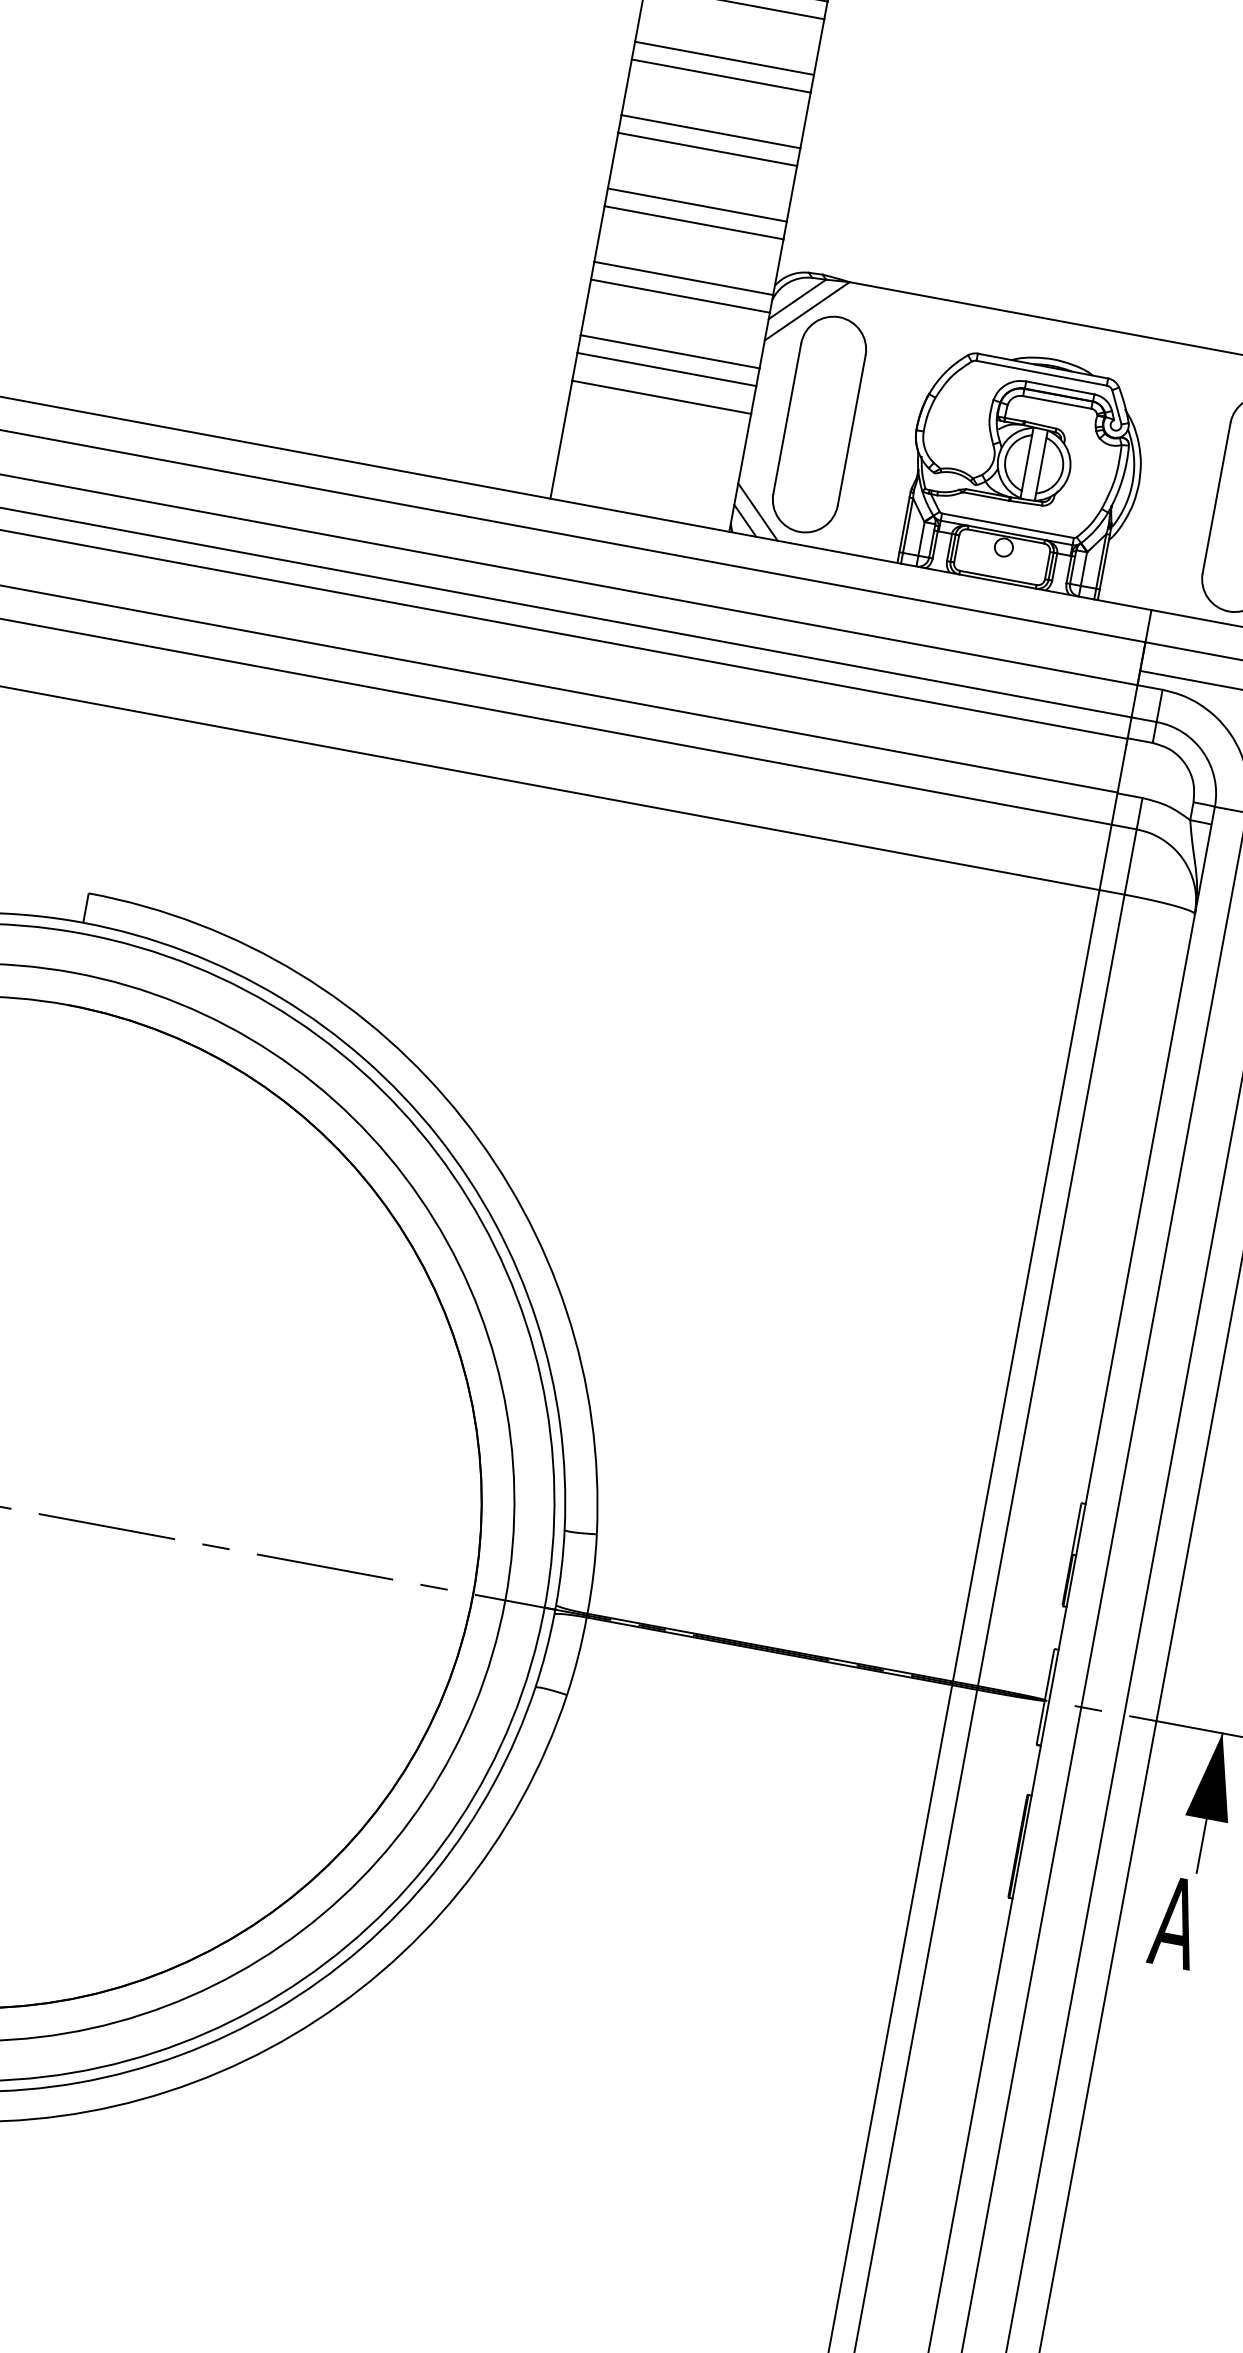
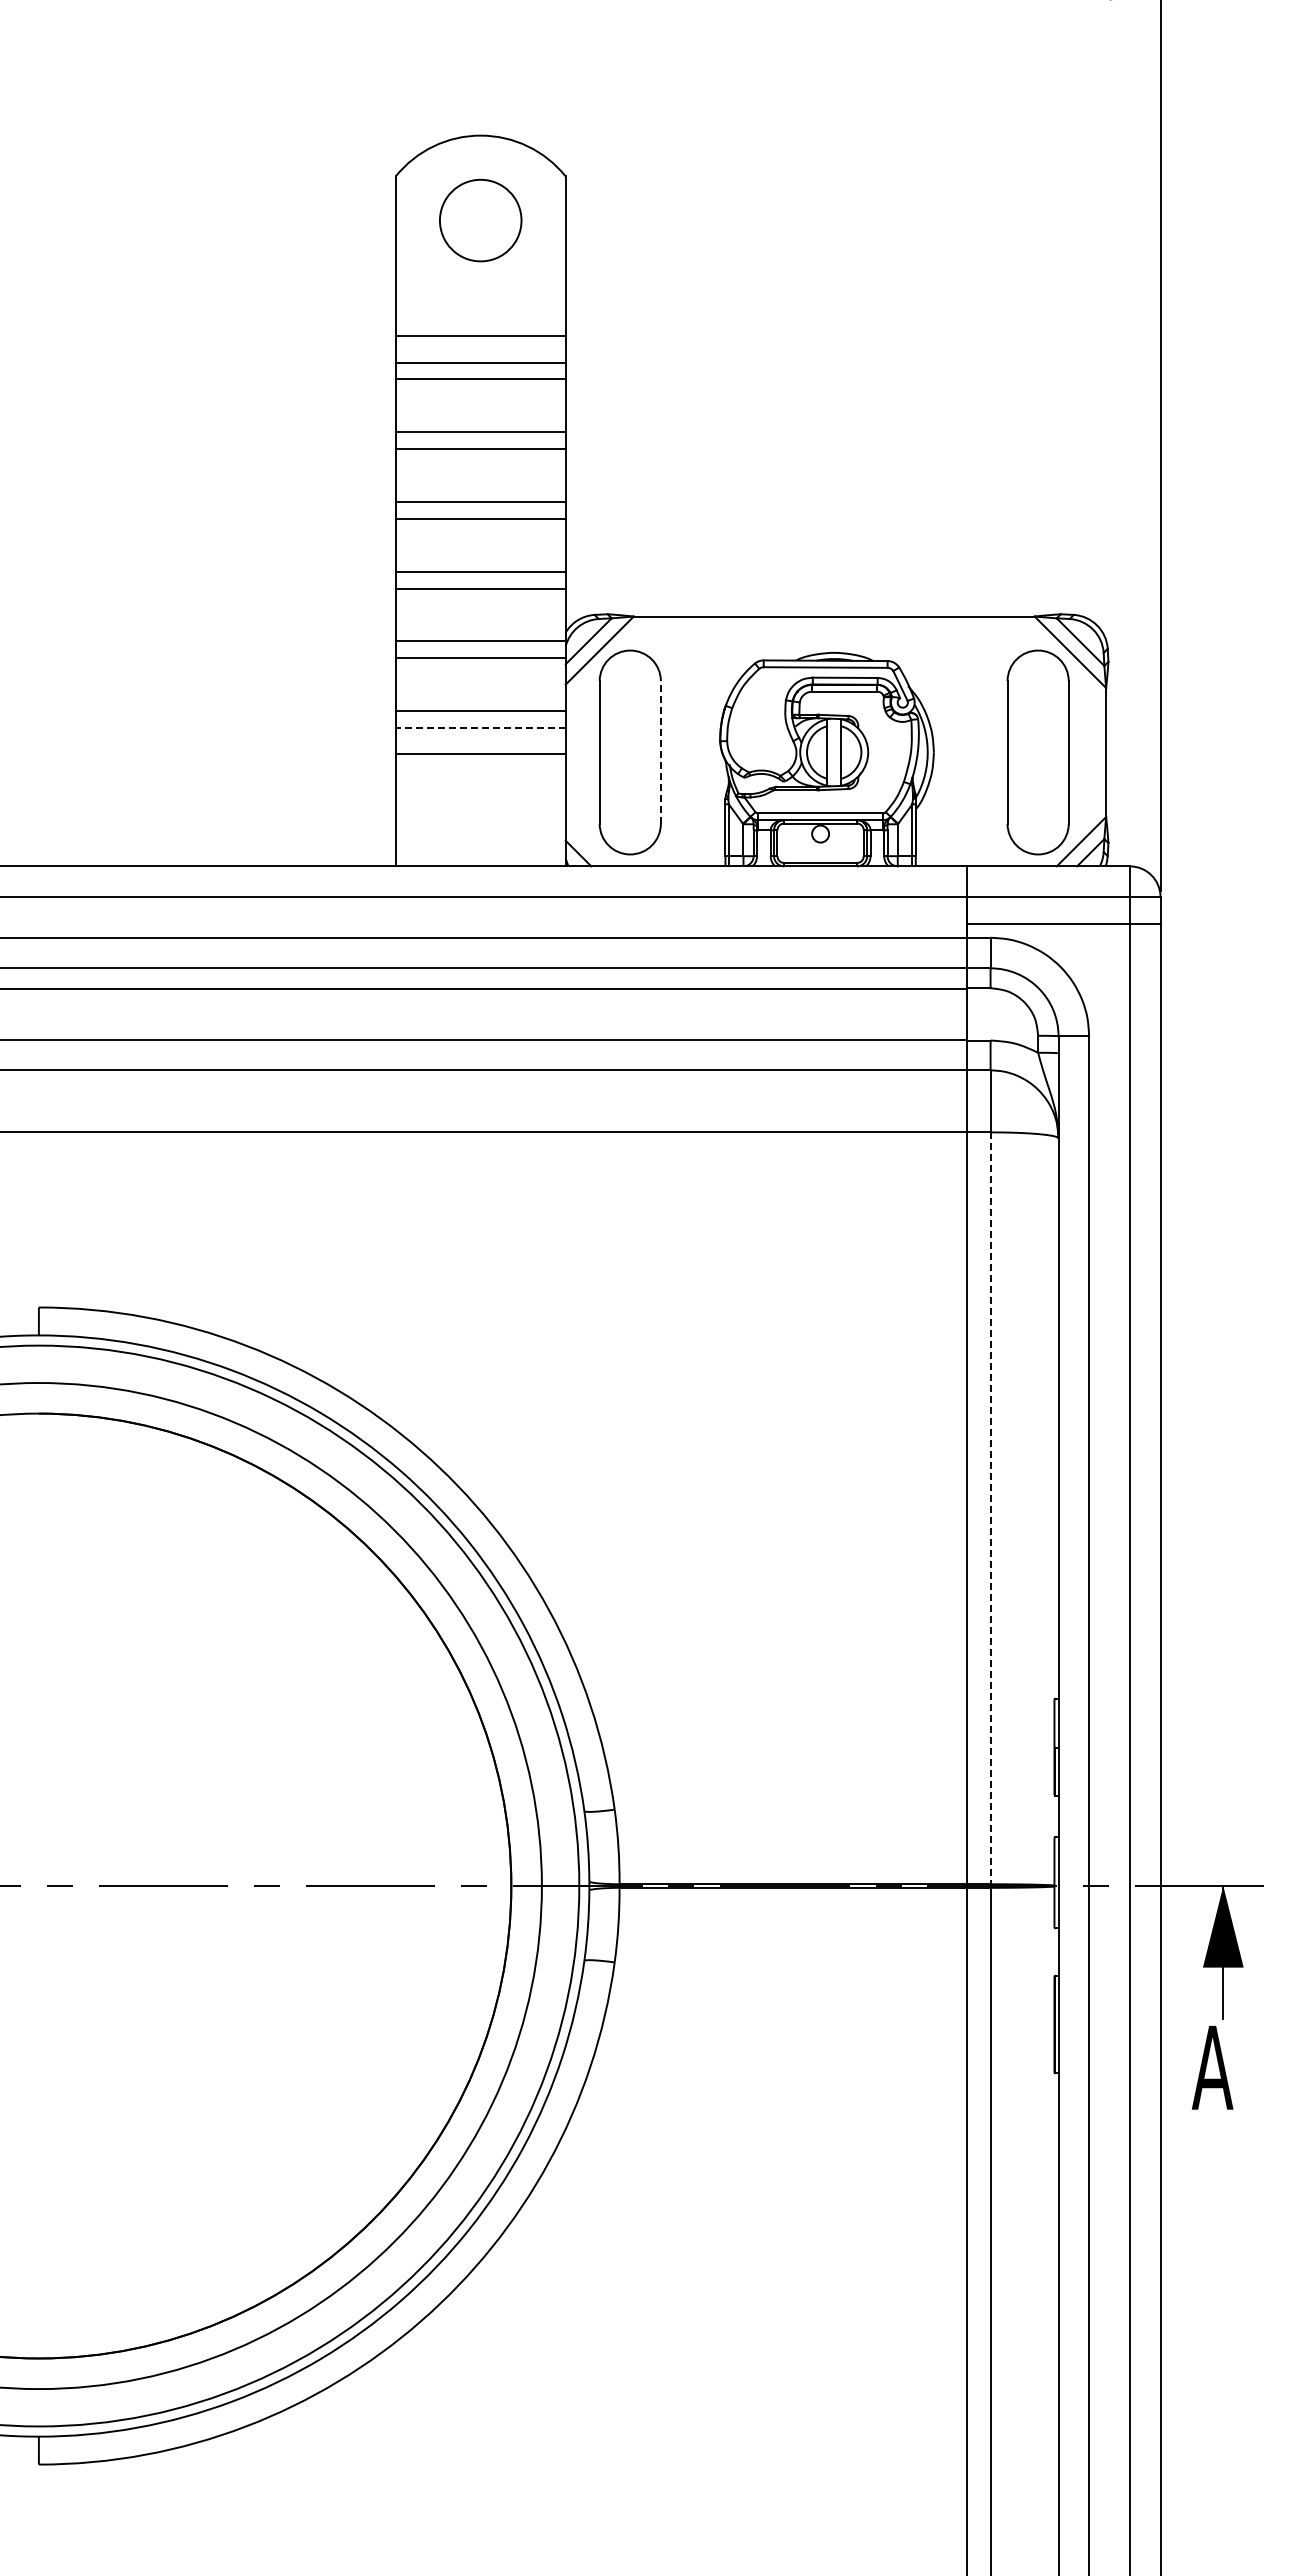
line: (666, 369) -> (480, 727), solid -> dashed
line: (851, 430) -> (660, 752), solid -> dashed
line: (757, 512) -> (588, 843), removed
line: (1051, 1290) -> (990, 1508), solid -> dashed

